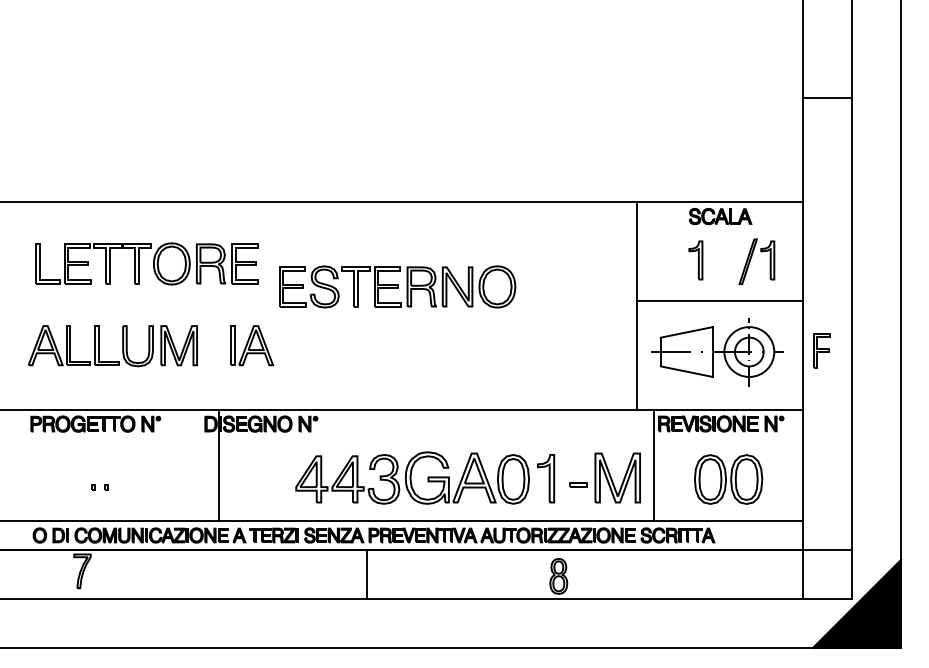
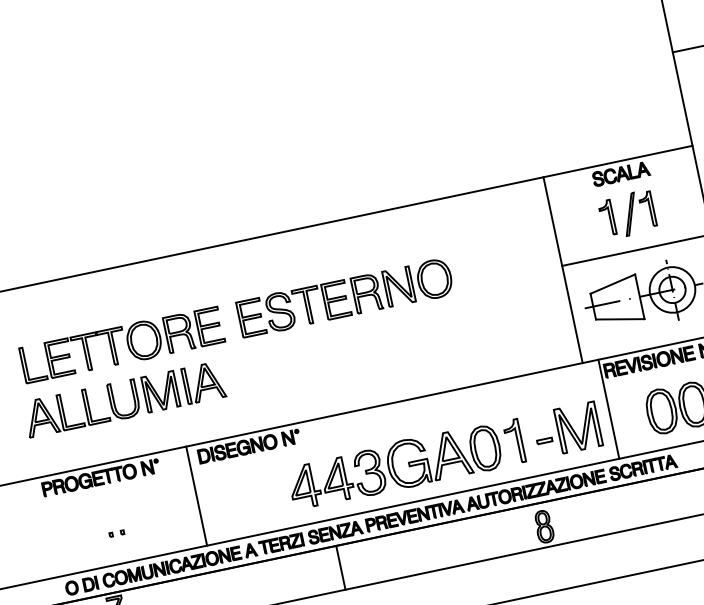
part: (756, 261) -> (637, 212), moved
part: (139, 263) -> (115, 346), moved
part: (252, 345) -> (204, 382), moved
line: (218, 465) -> (196, 496), moved
line: (367, 574) -> (341, 567), moved

